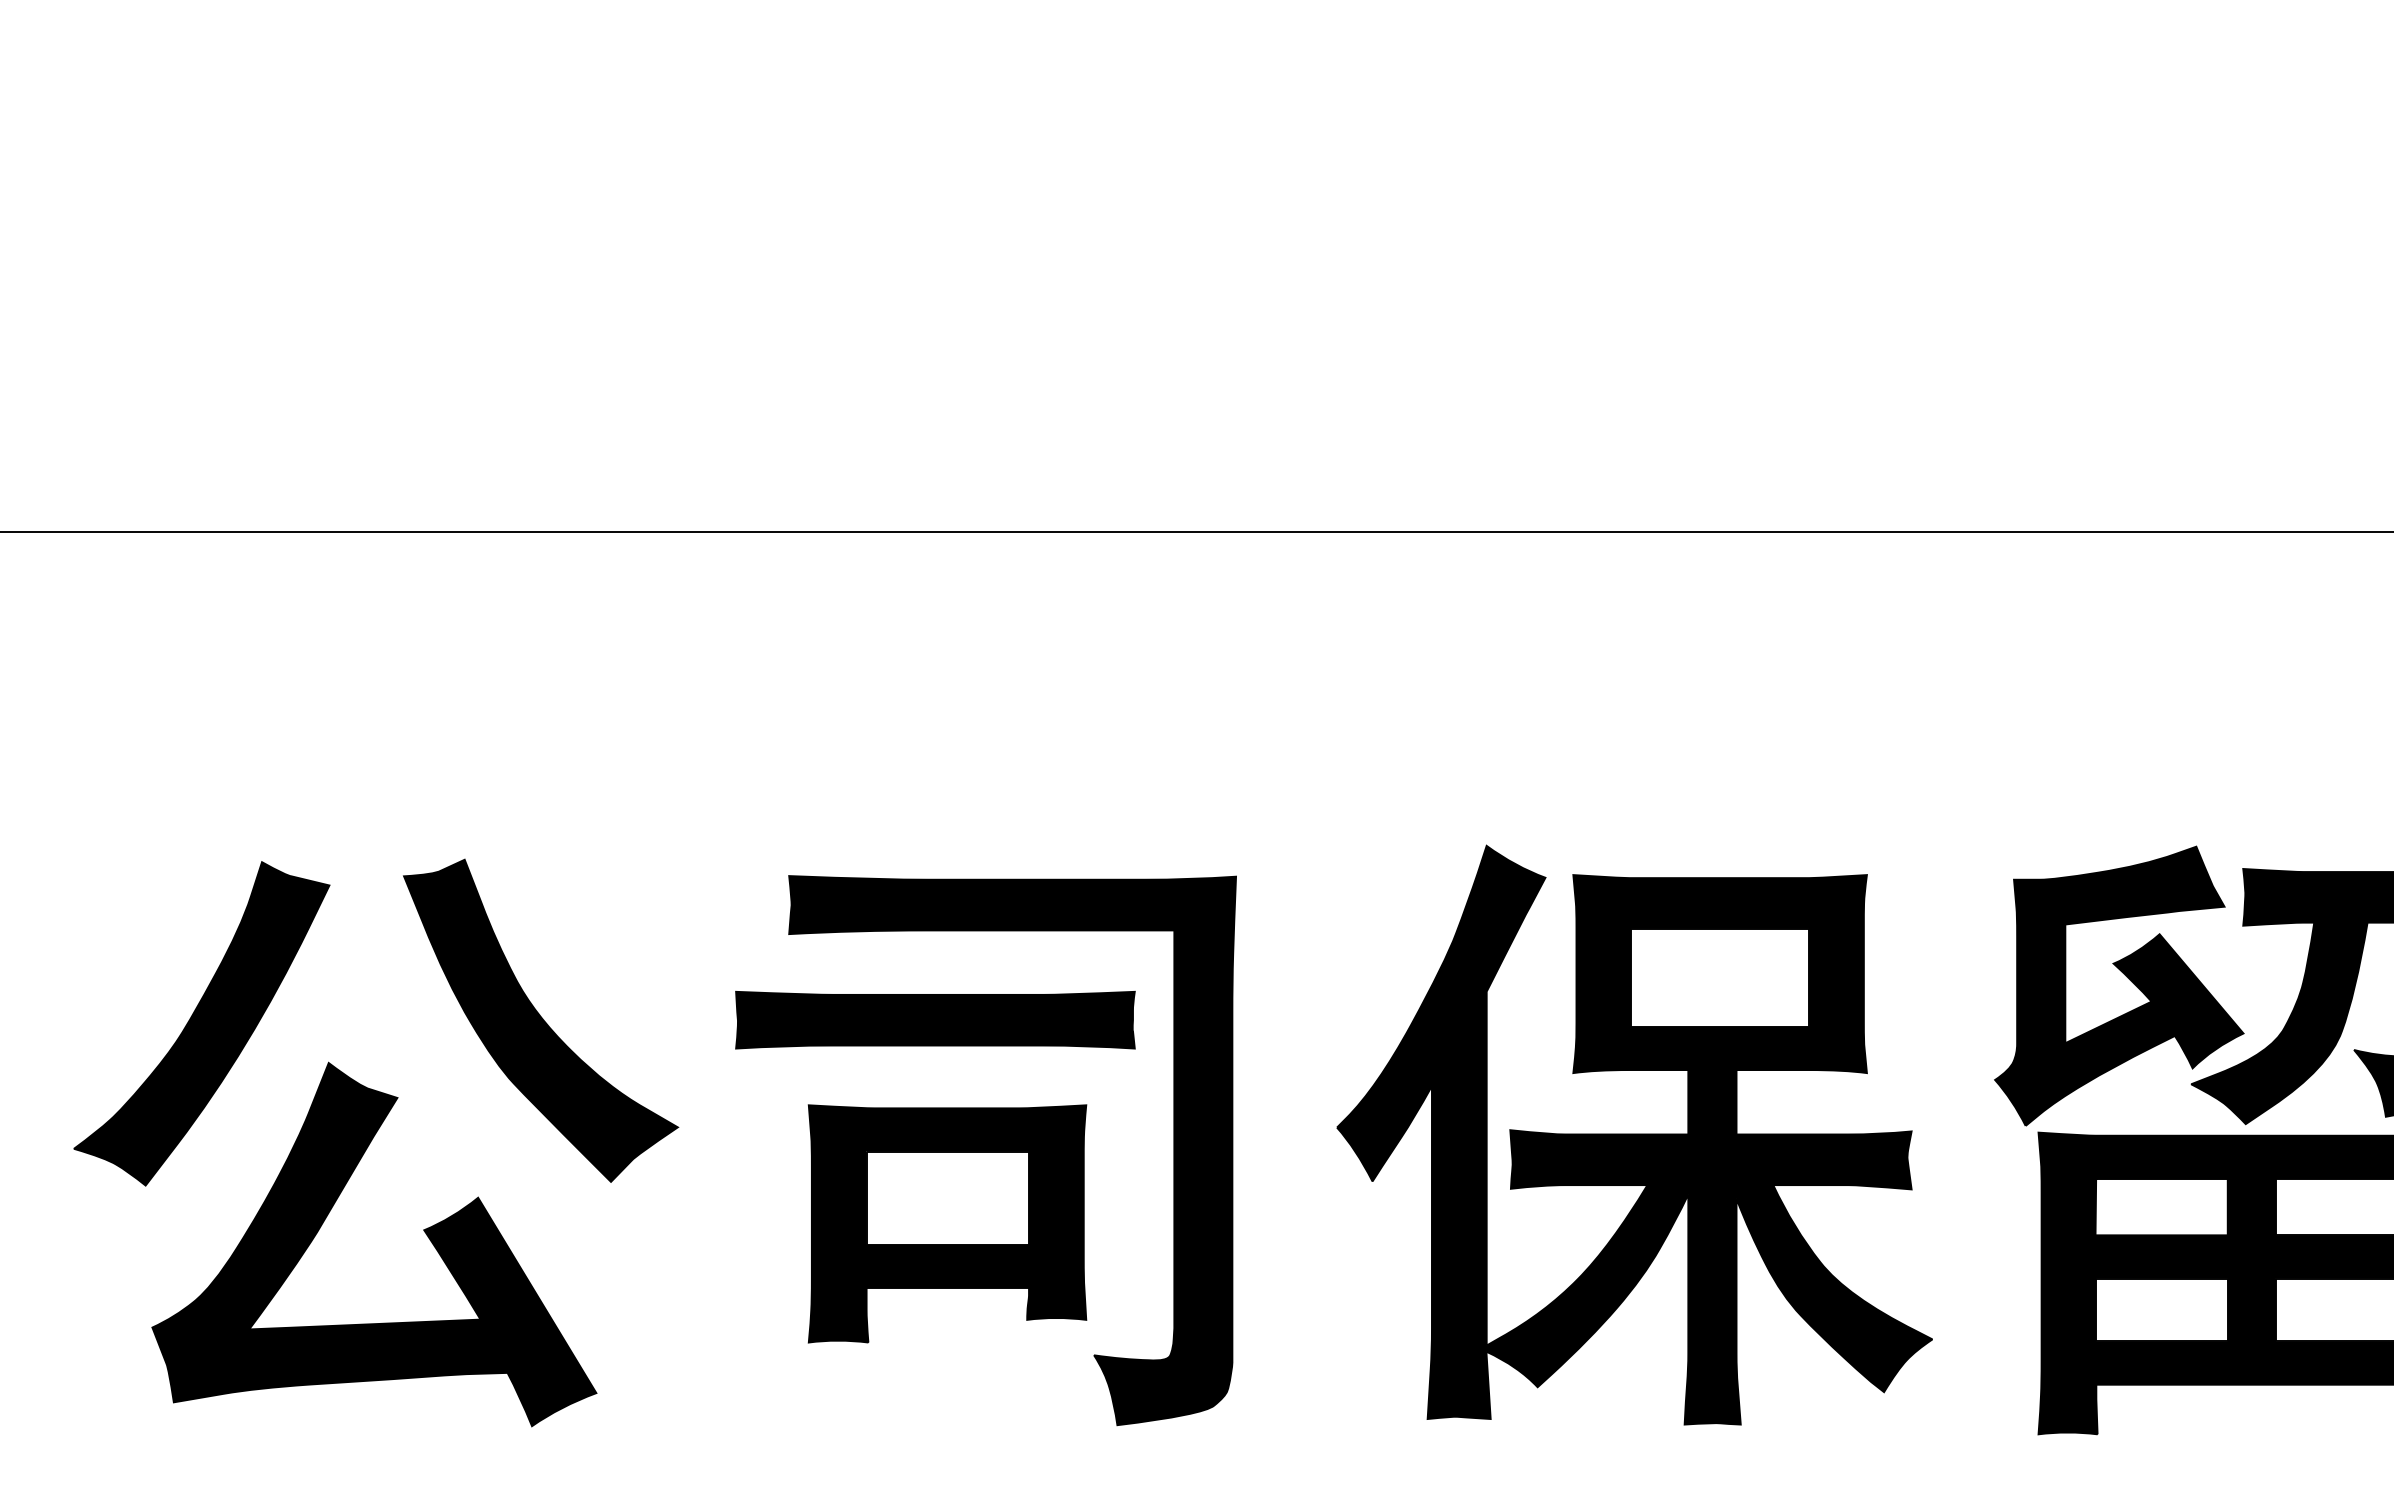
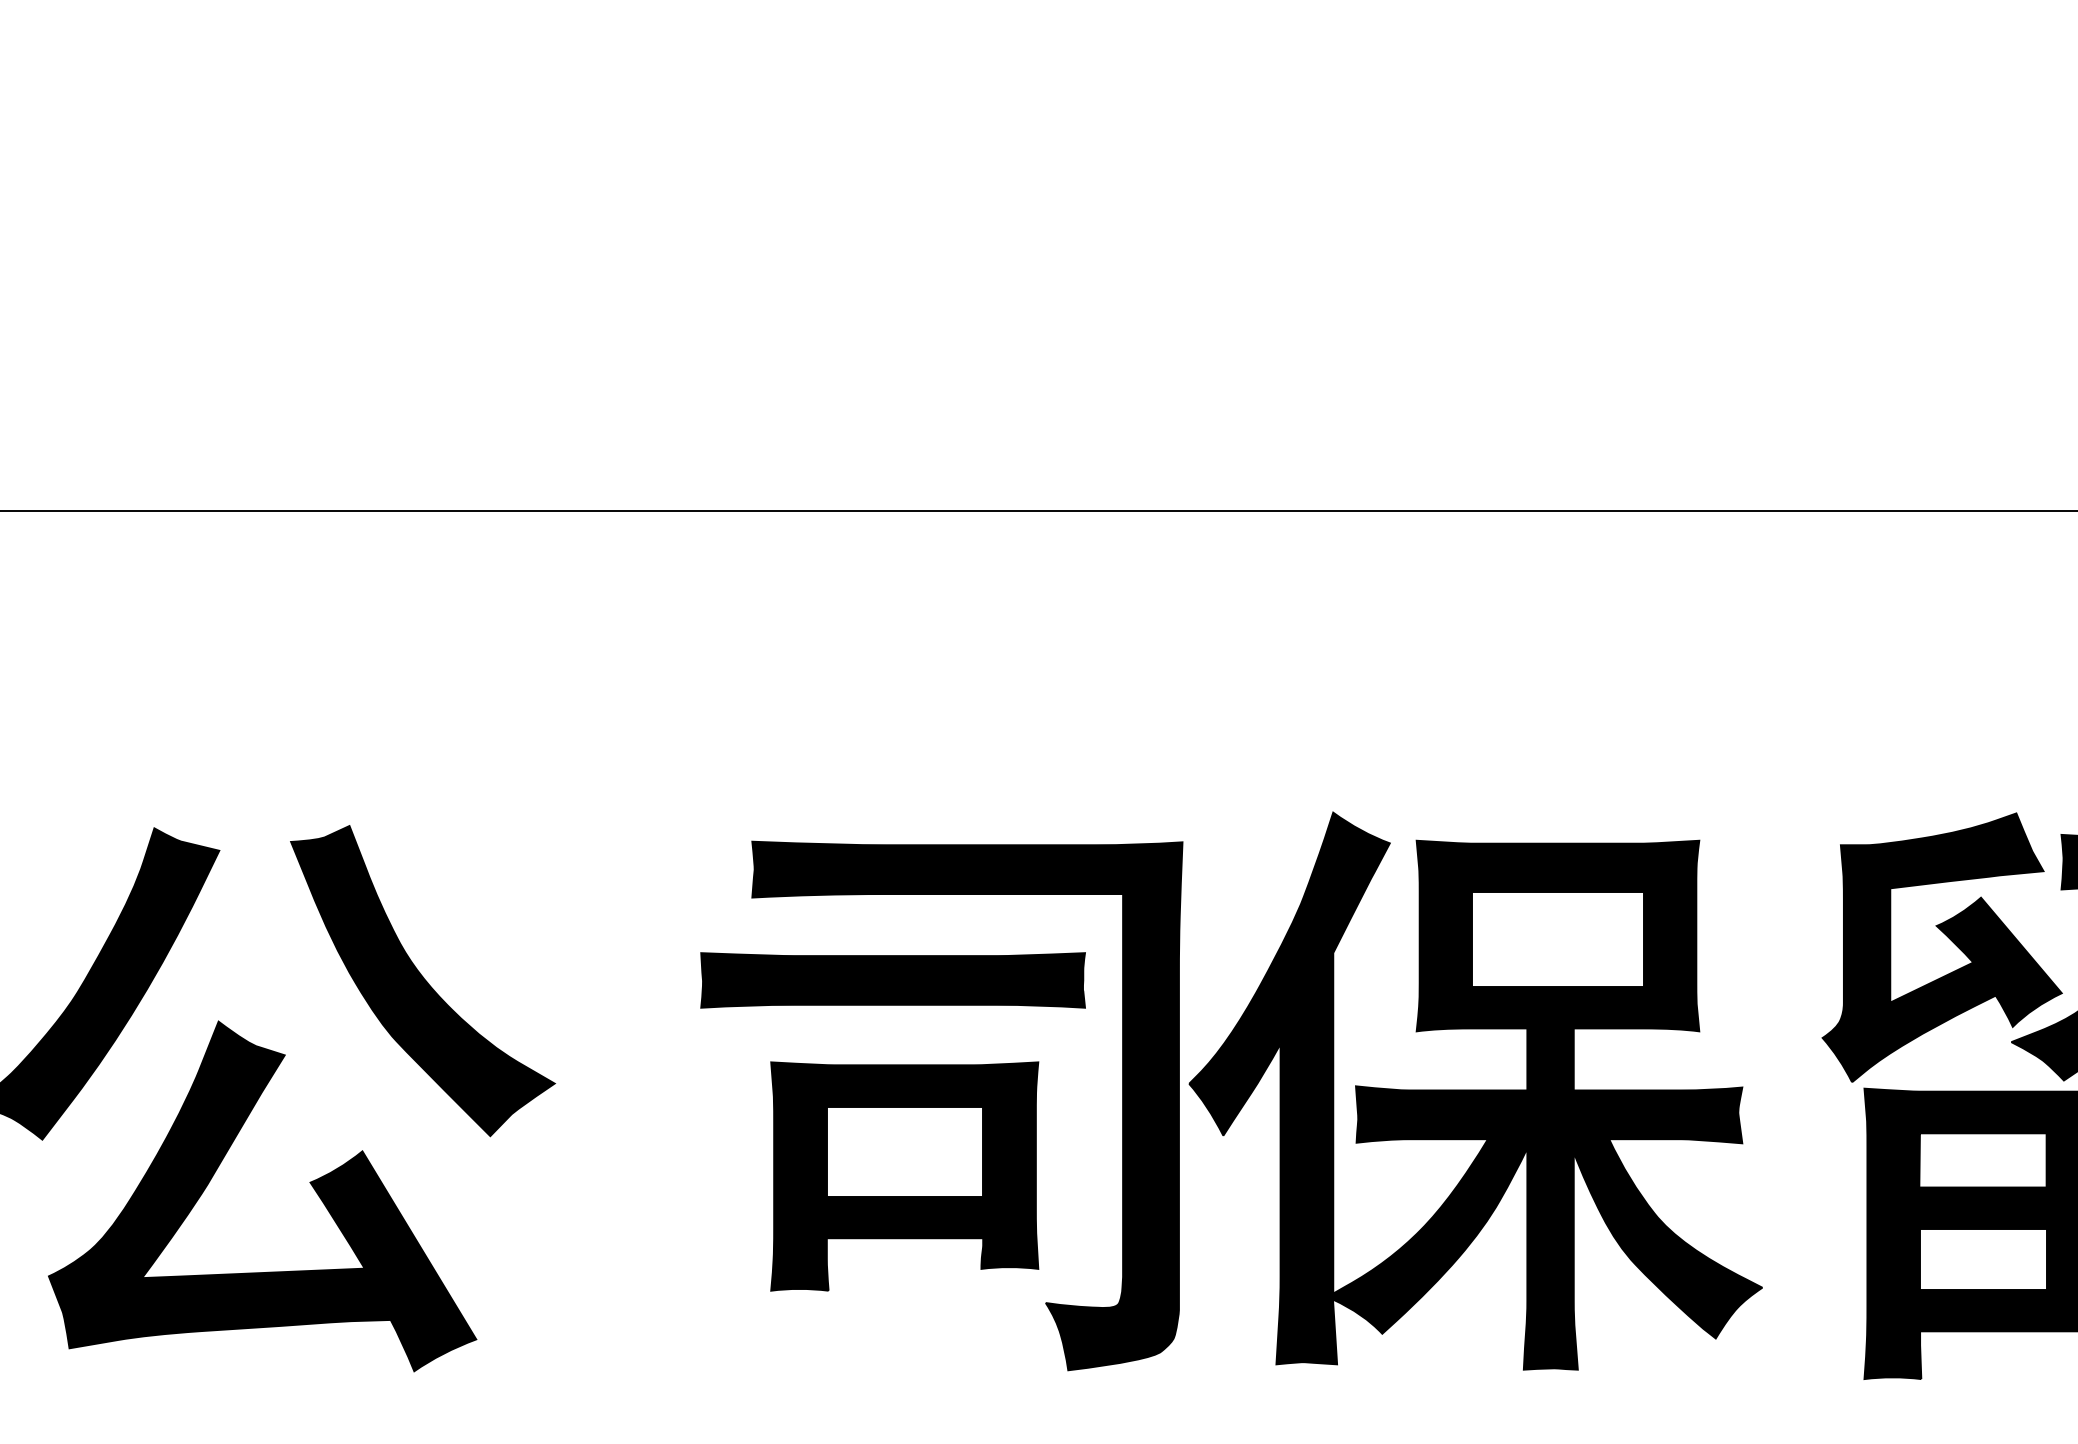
part: (985, 1150) -> (941, 1105), moved

